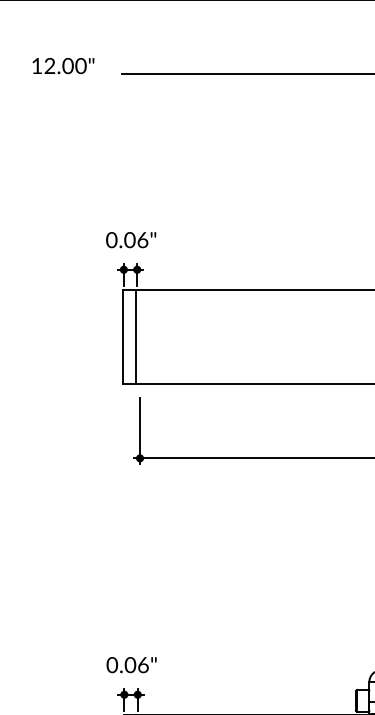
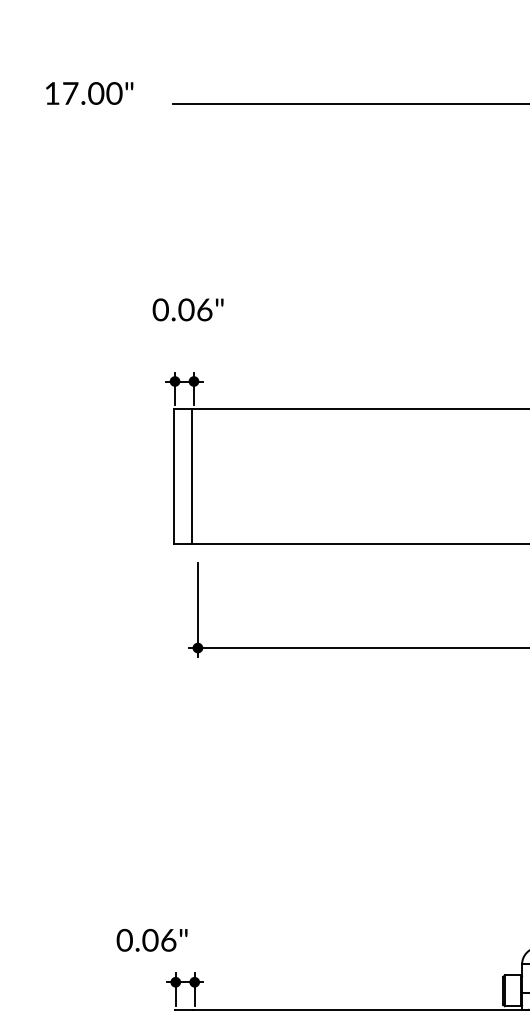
text: (49, 65) -> (69, 92), 12.00" -> 17.00"
text: (131, 240) -> (188, 310), moved
text: (131, 665) -> (151, 940), moved

